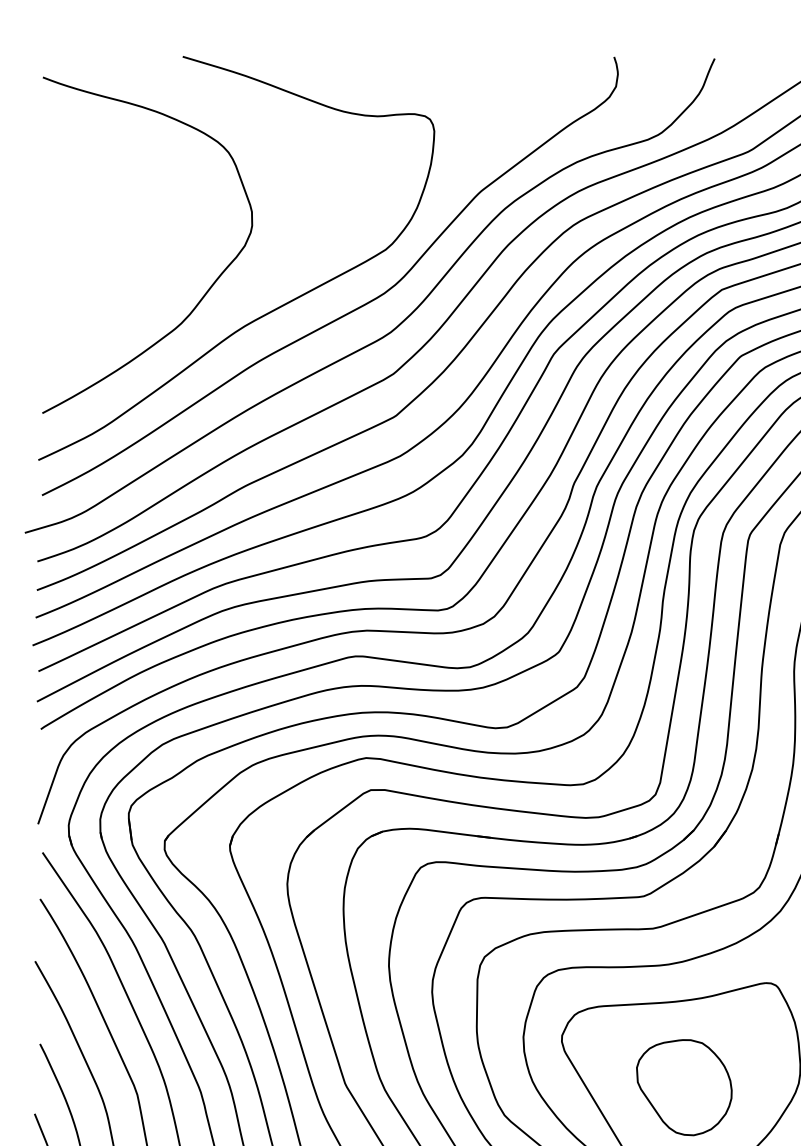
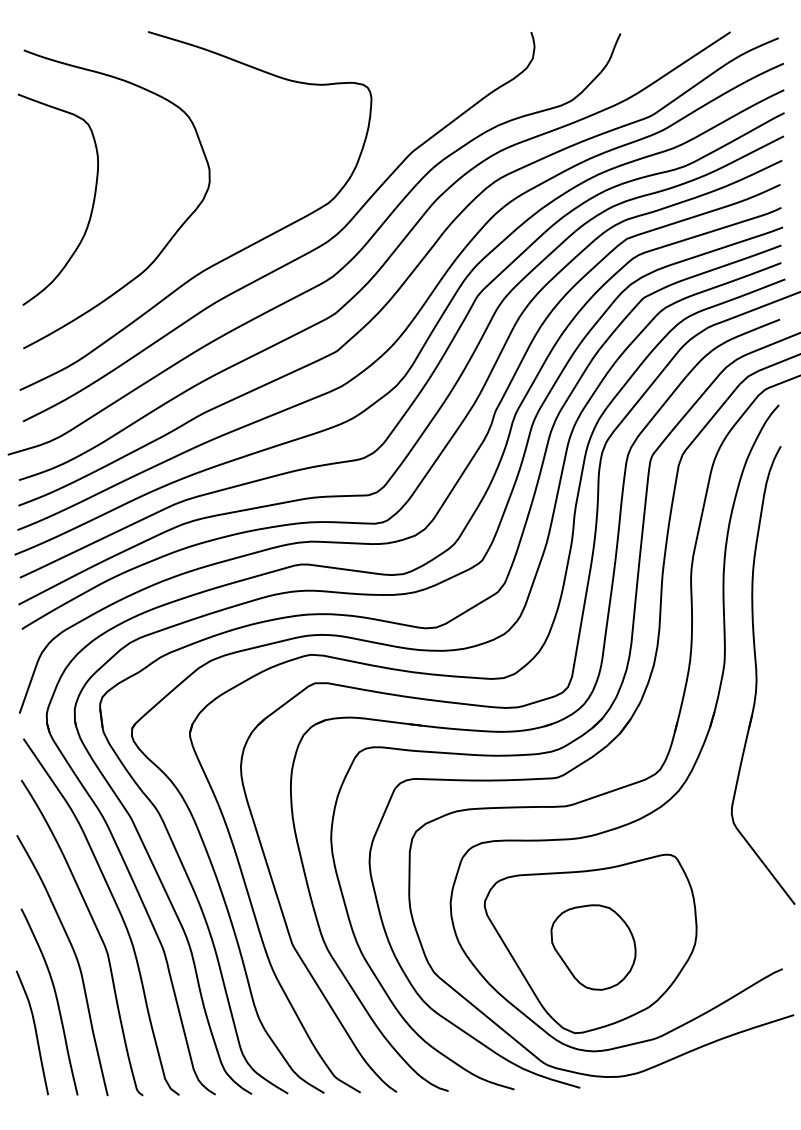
curve: (119, 254) -> (91, 207), added

